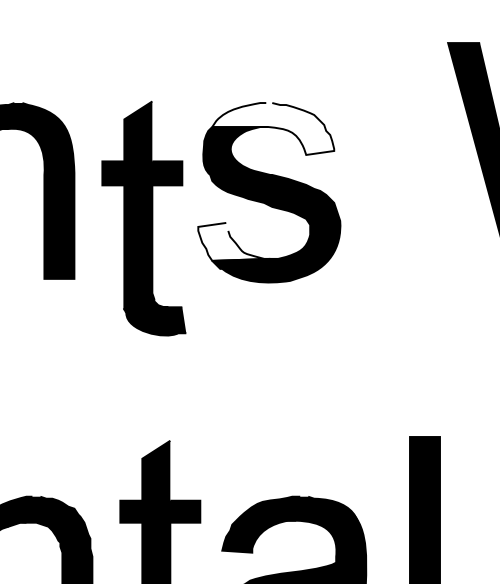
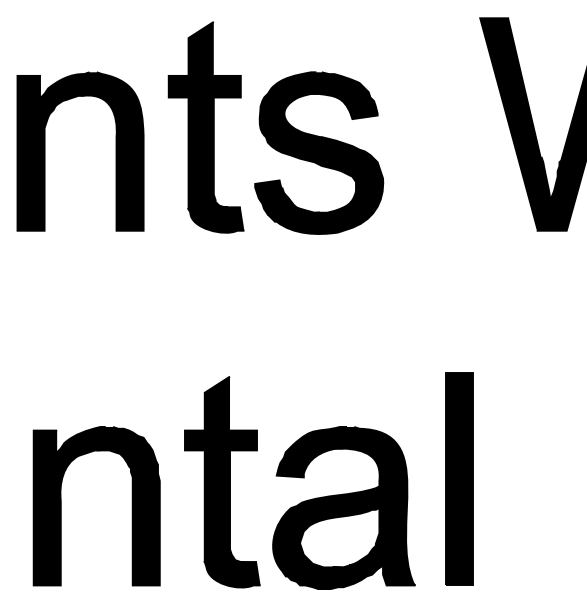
fill: (273, 128) -> (322, 95), added
part: (143, 218) -> (205, 127), moved
fill: (234, 241) -> (287, 197), added

